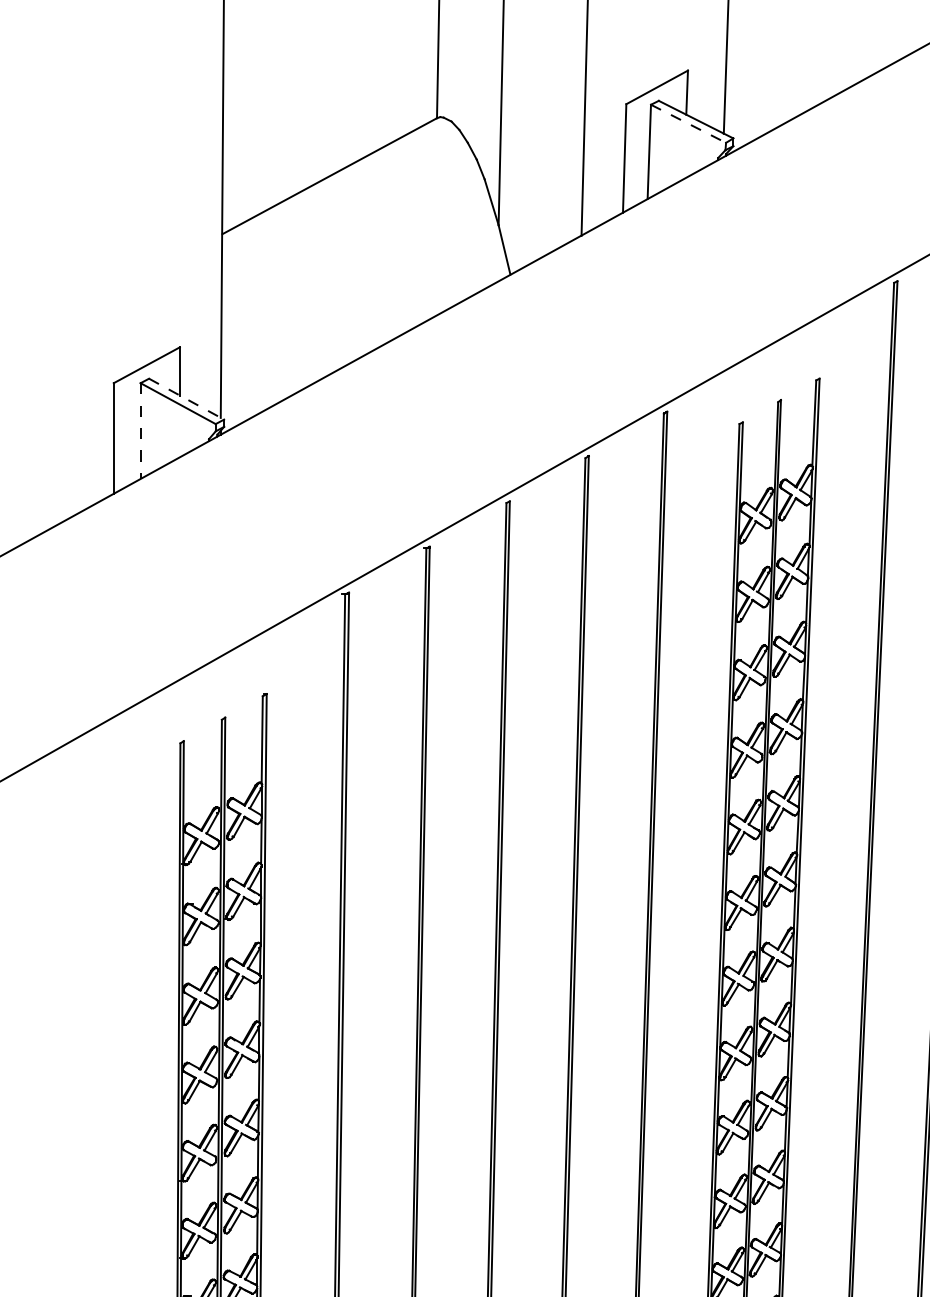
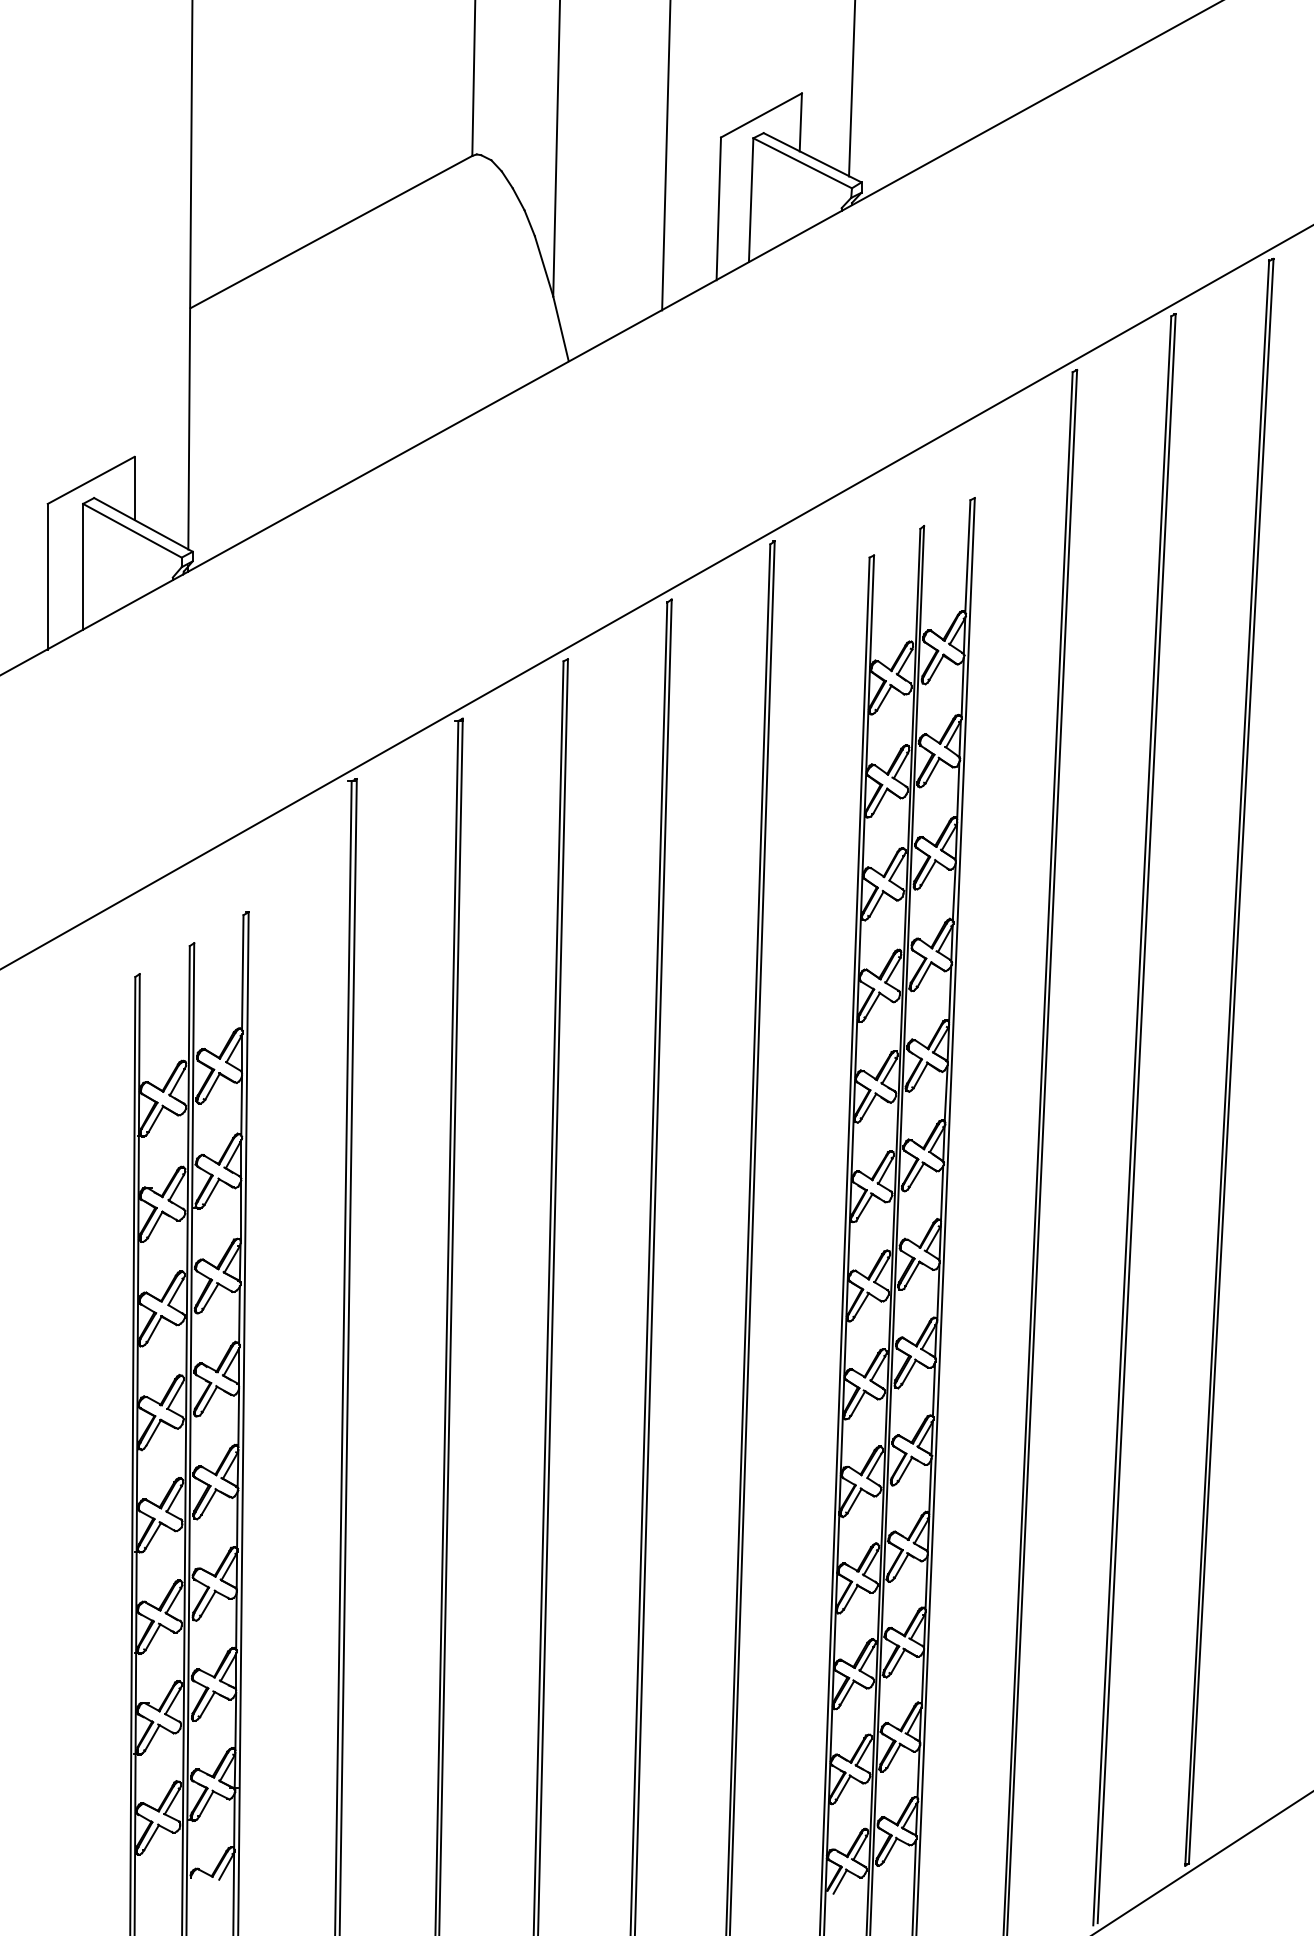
line: (689, 123) -> (803, 163), dashed -> solid
line: (186, 399) -> (143, 525), dashed -> solid
line: (140, 430) -> (83, 566), dashed -> solid

